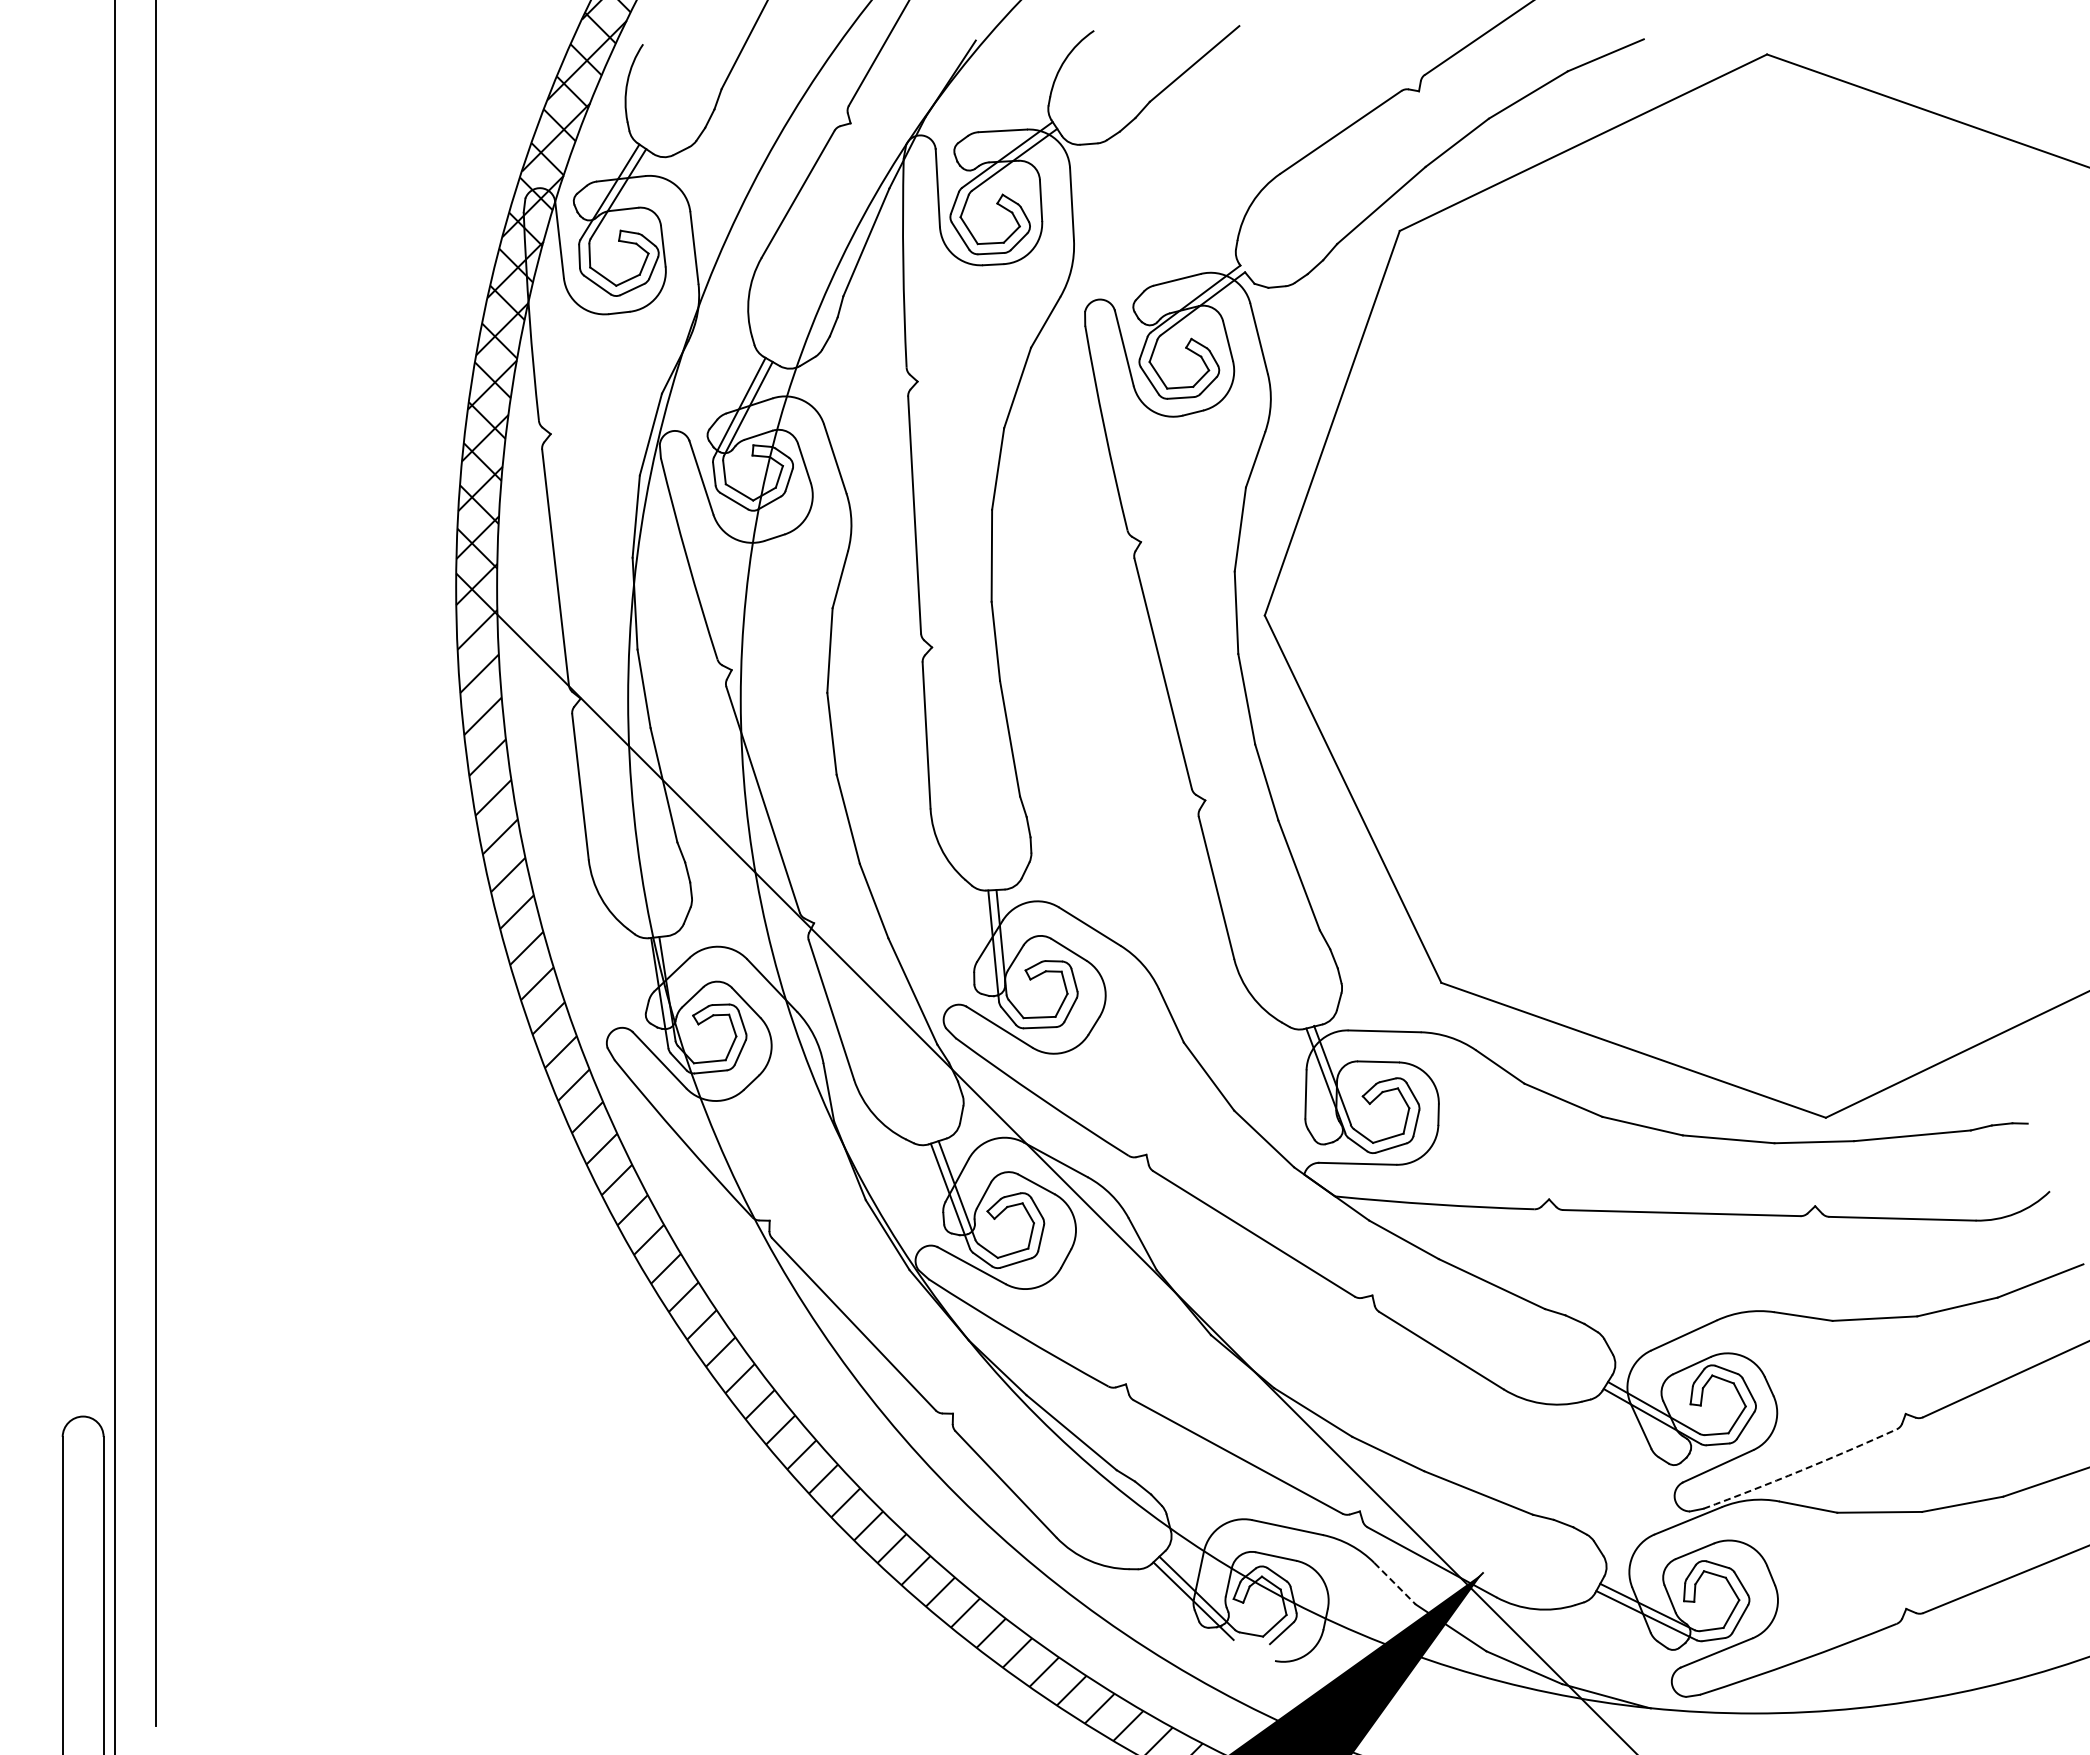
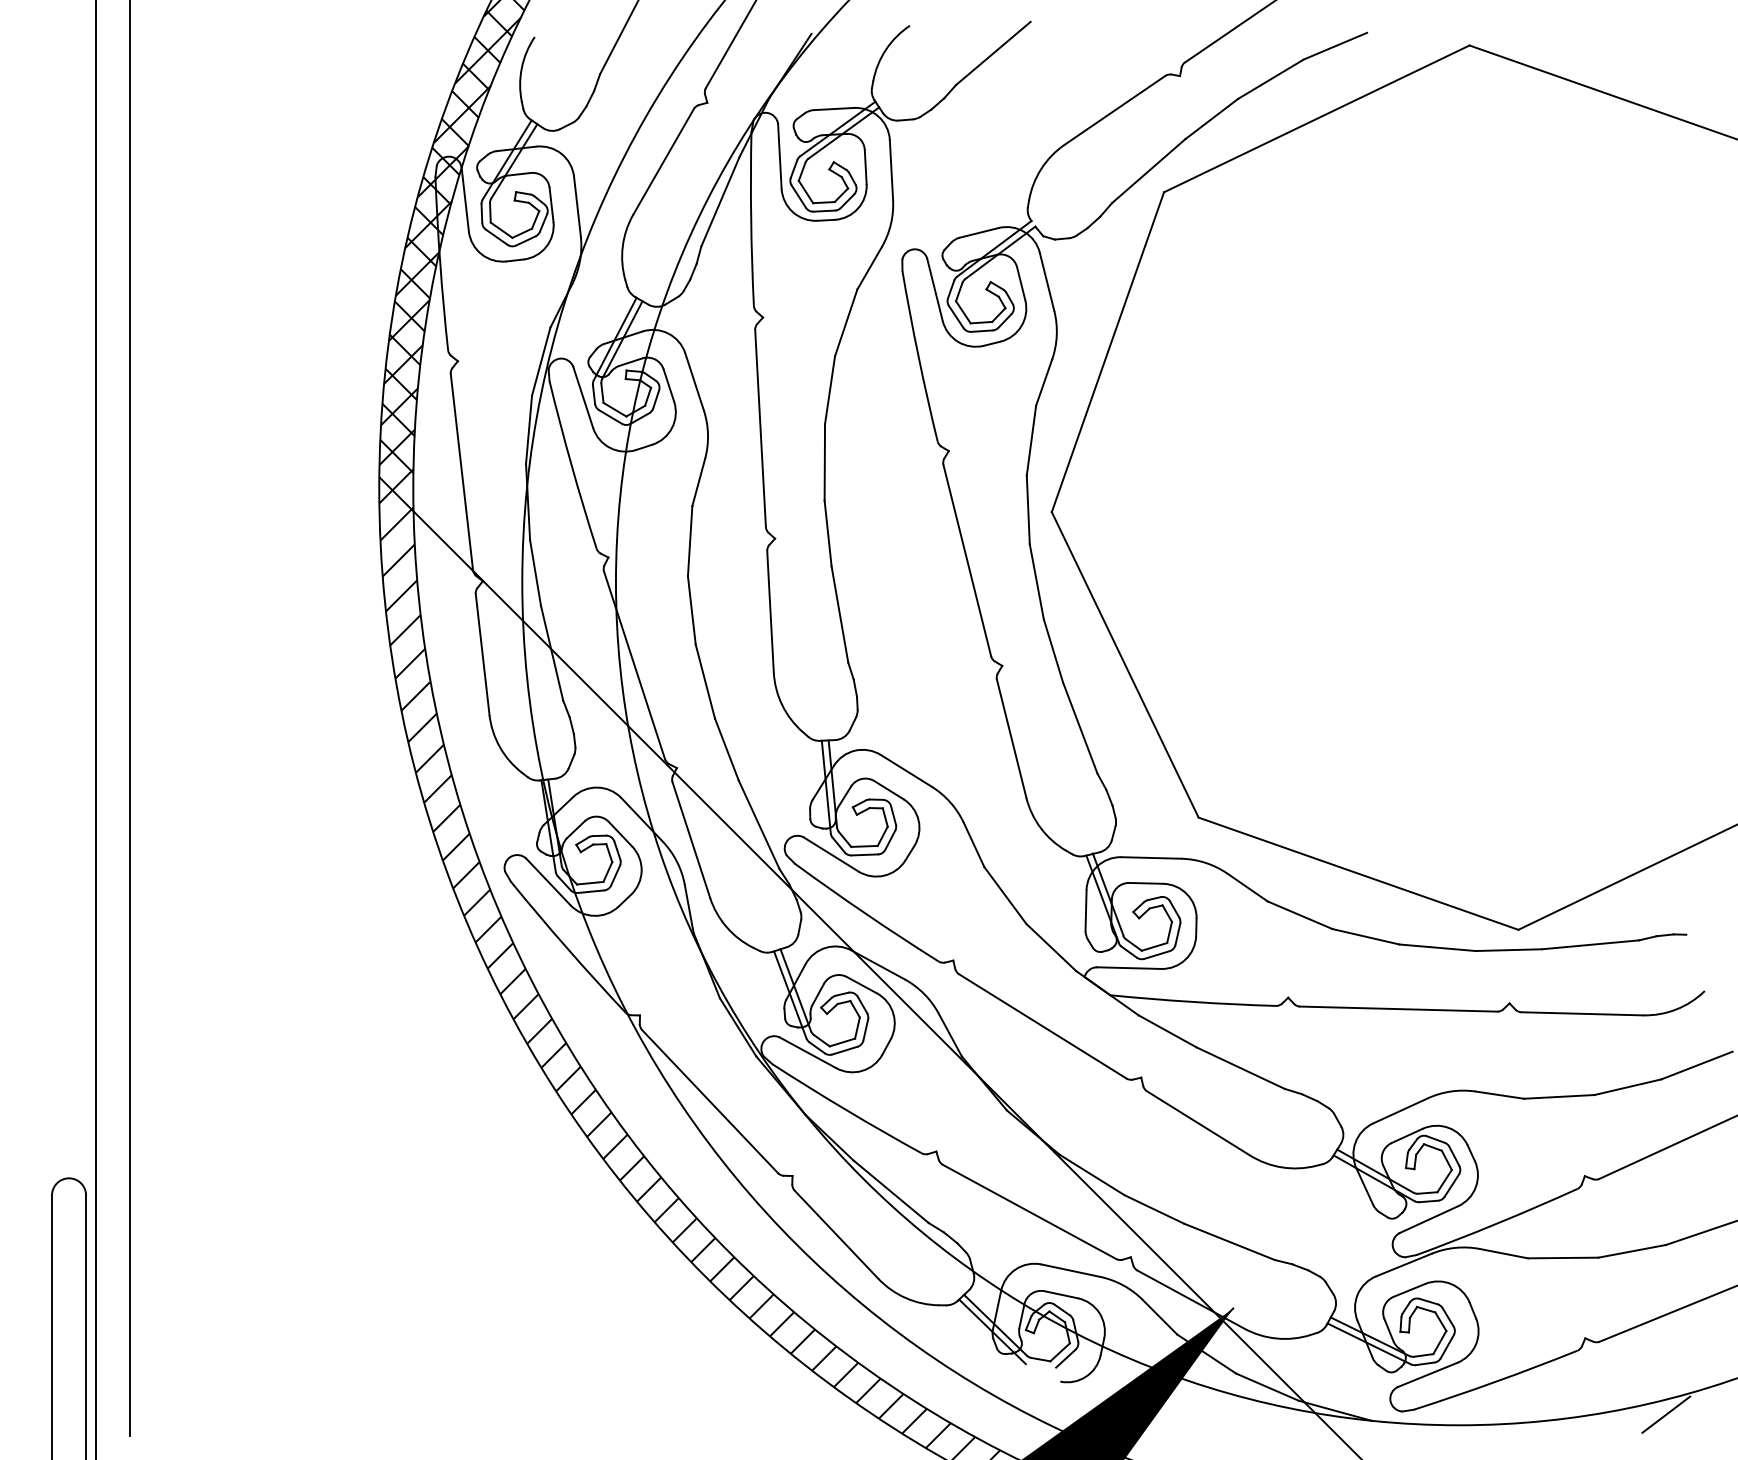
arc: (1800, 1470) -> (1497, 1223), dashed -> solid
line: (1395, 1584) -> (1160, 1318), dashed -> solid
line: (2003, 1700) -> (1666, 1414), added

